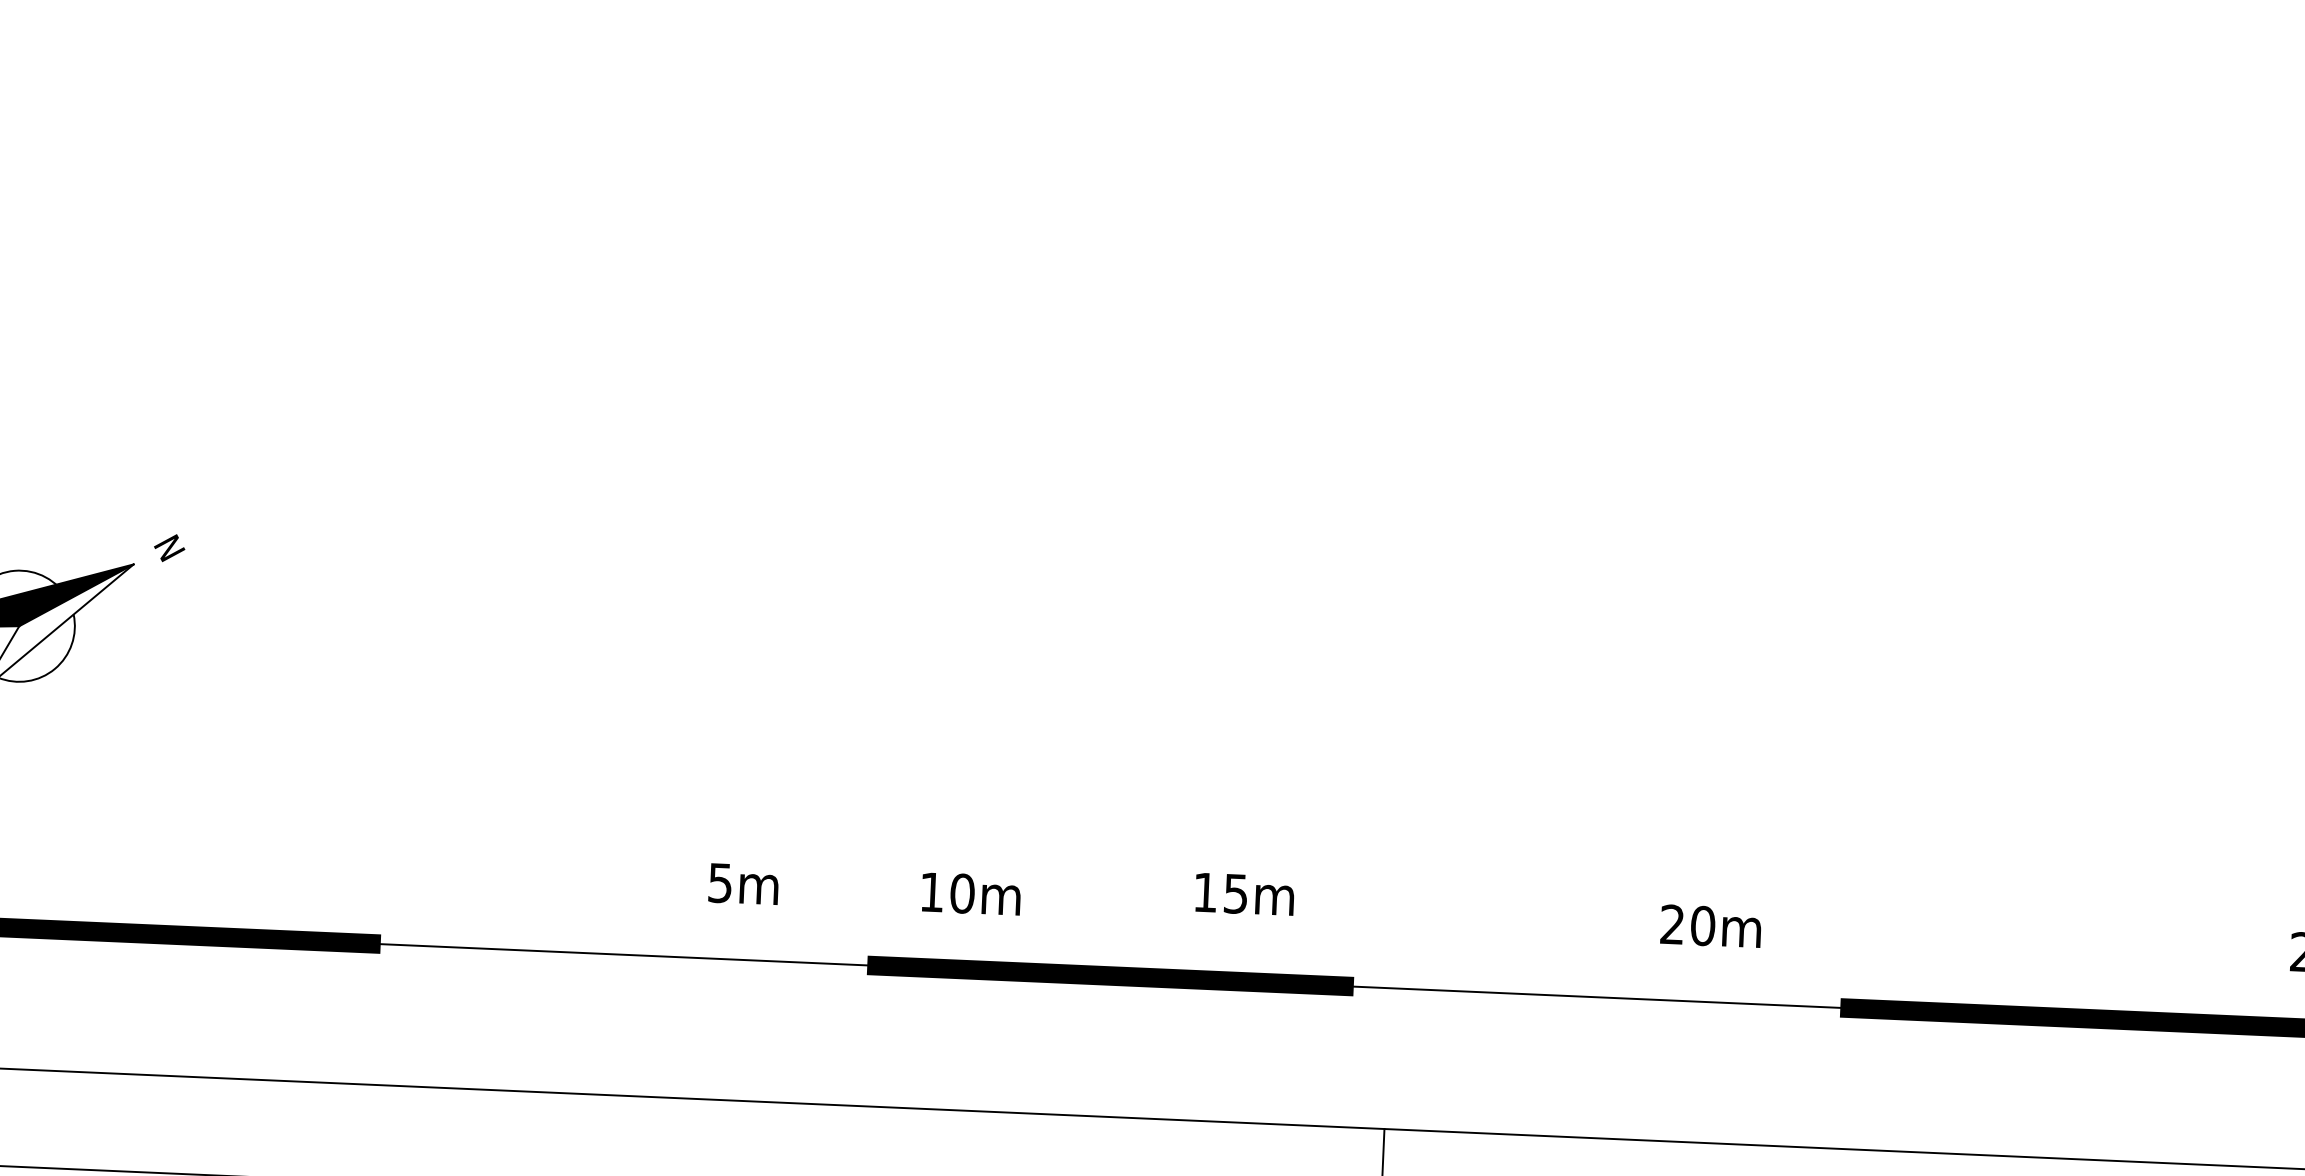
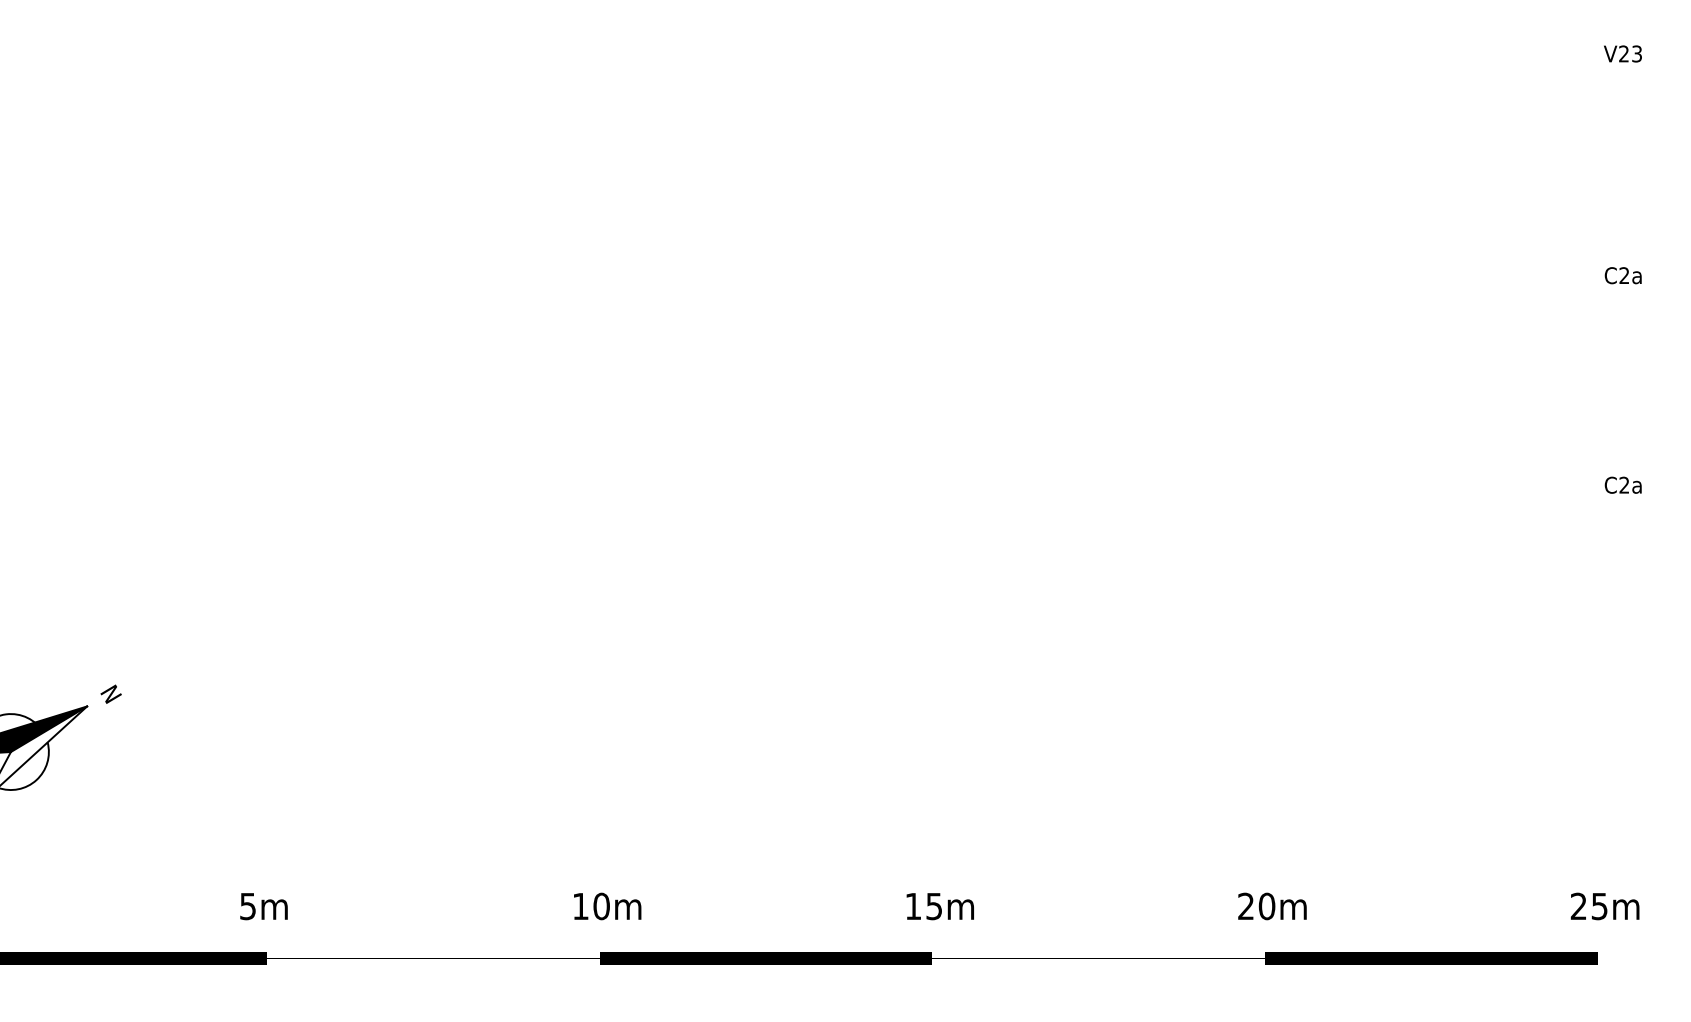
text: (742, 884) -> (263, 906), moved
text: (971, 894) -> (607, 906), moved
text: (1243, 894) -> (939, 906), moved
text: (1711, 926) -> (1272, 906), moved

